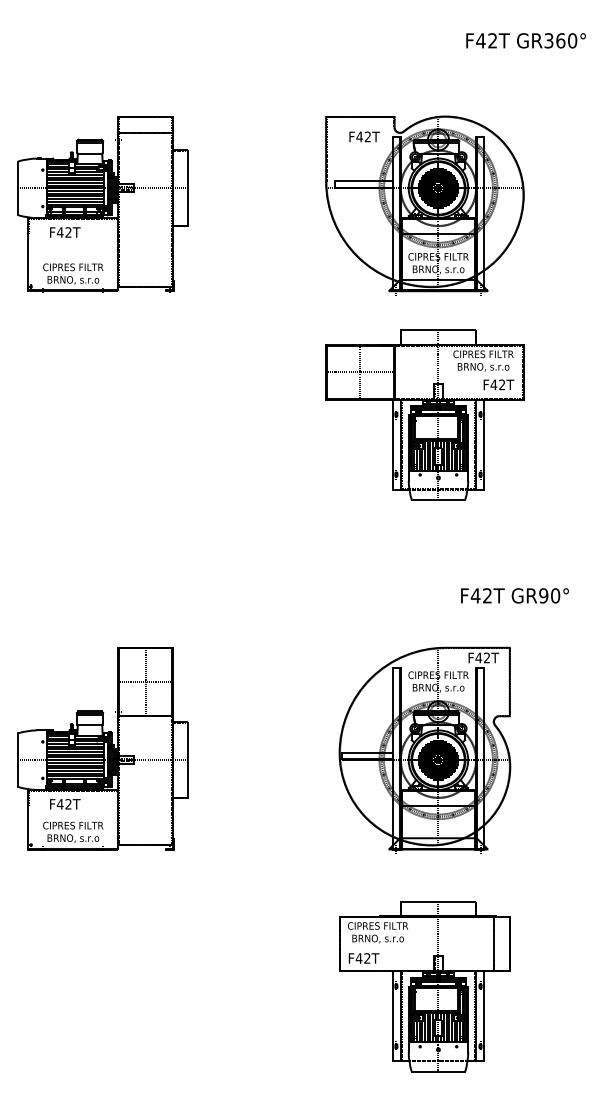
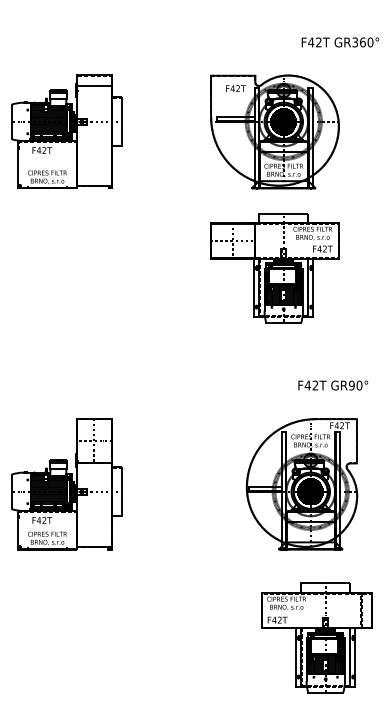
text: (526, 40) -> (340, 42), moved
part: (424, 748) -> (301, 484), moved
part: (424, 985) -> (316, 637), moved

